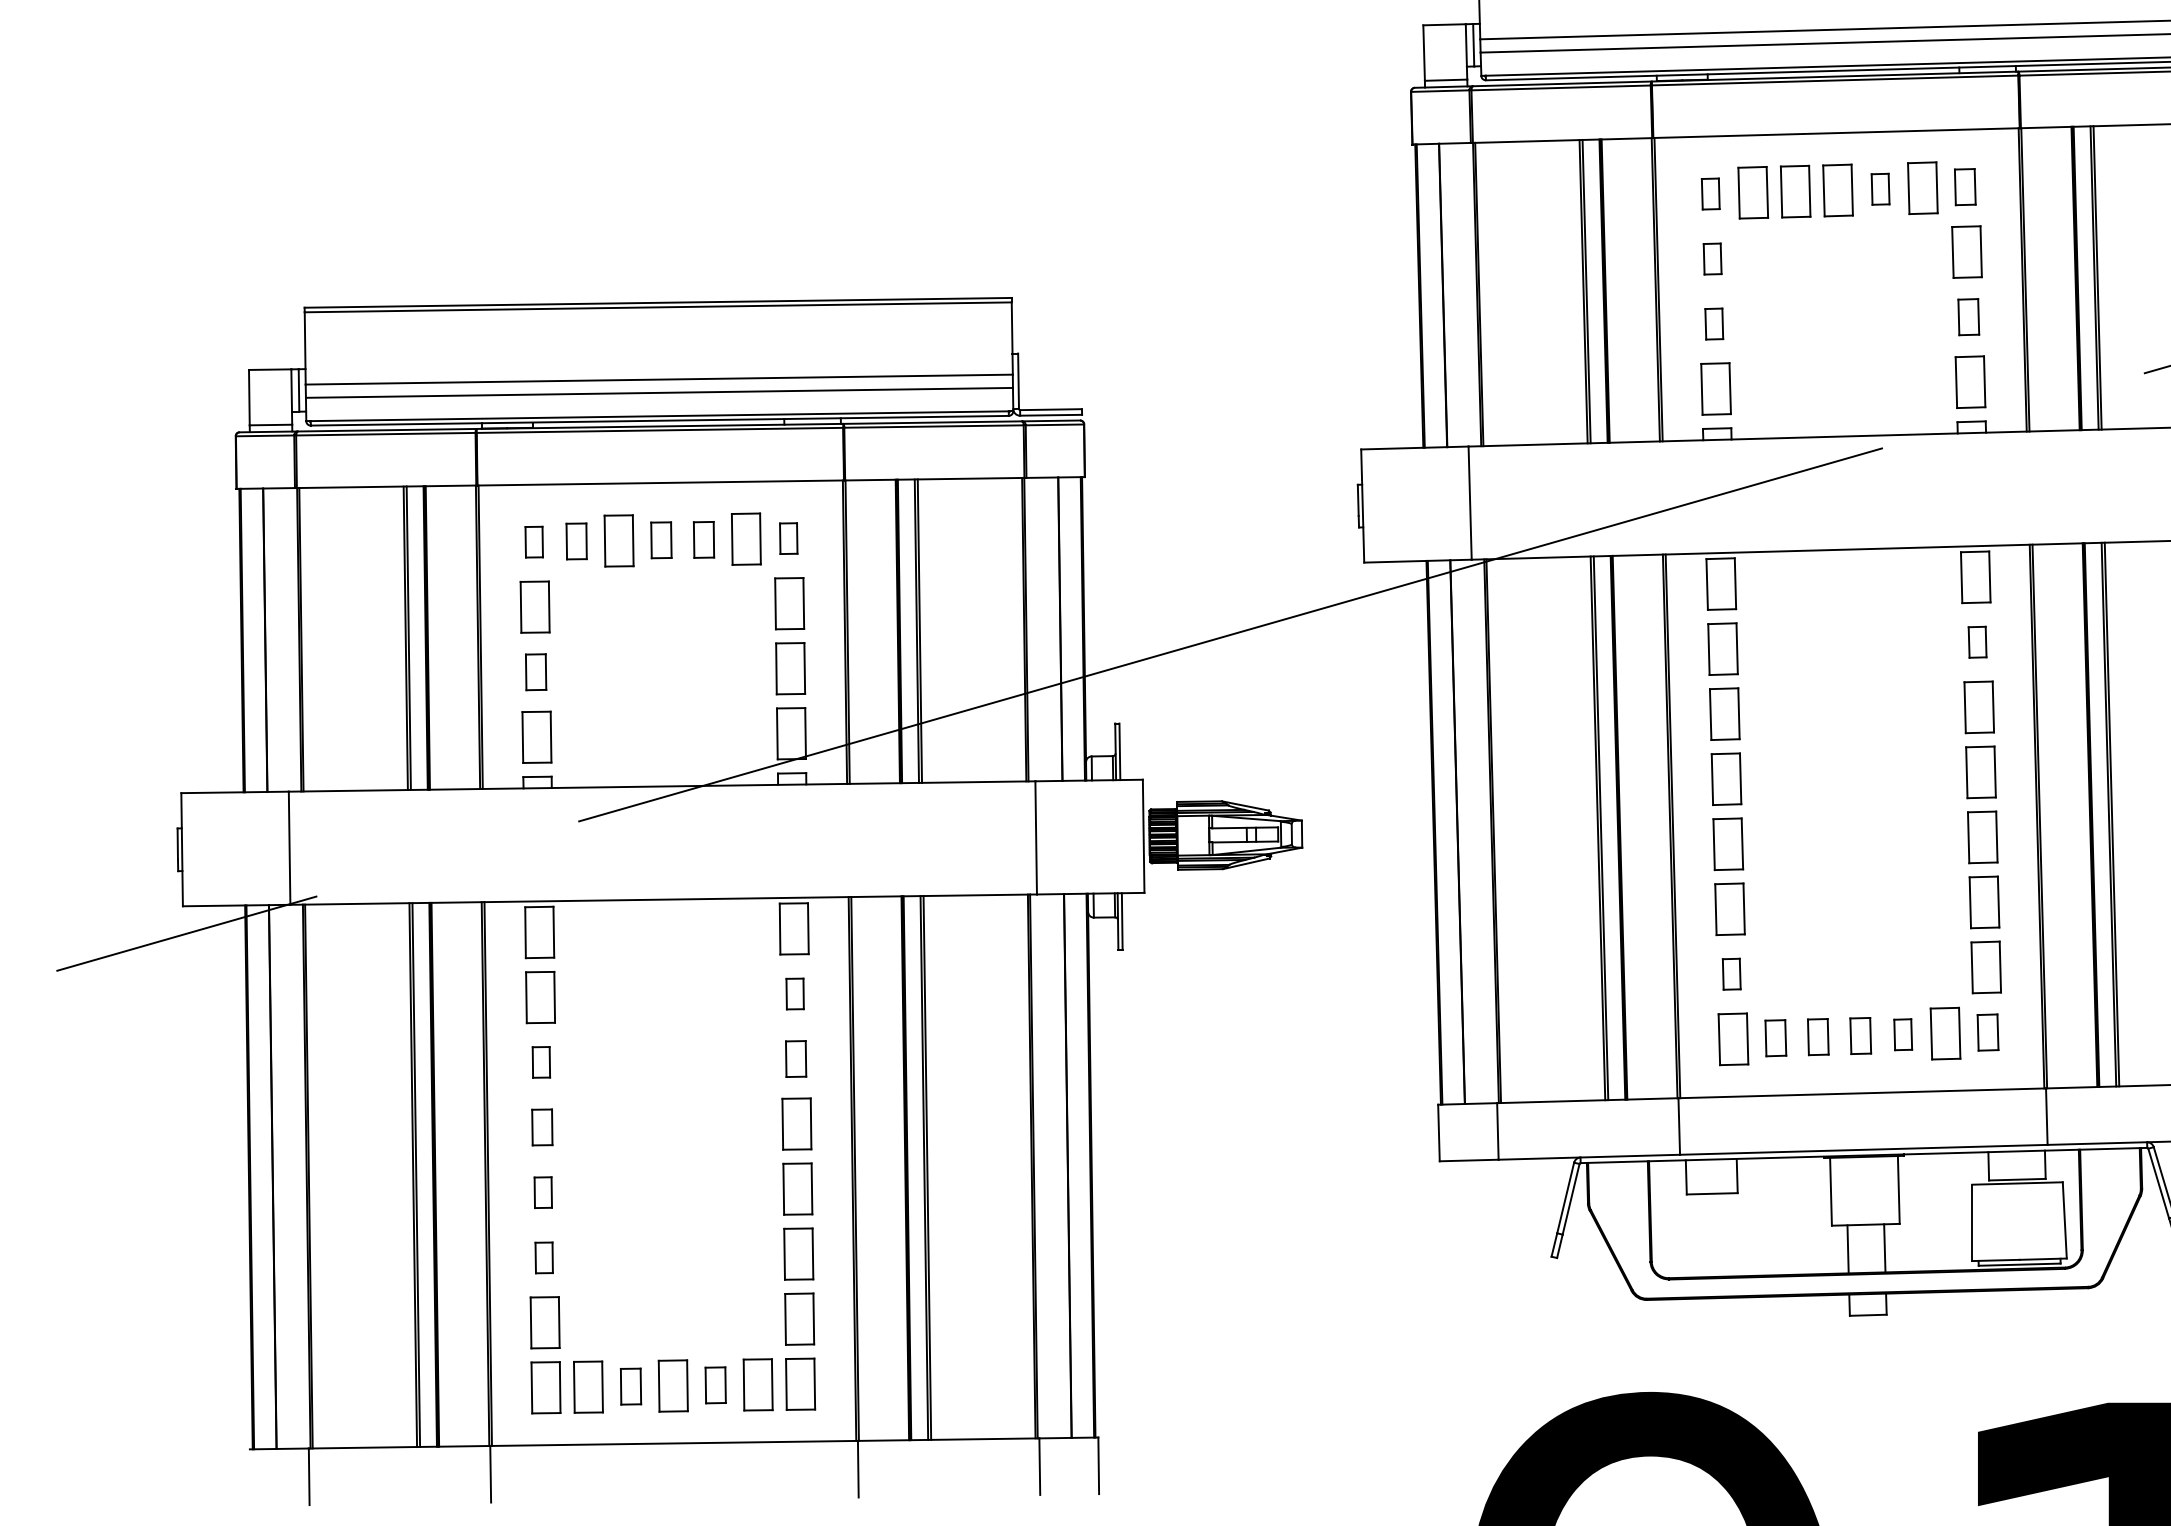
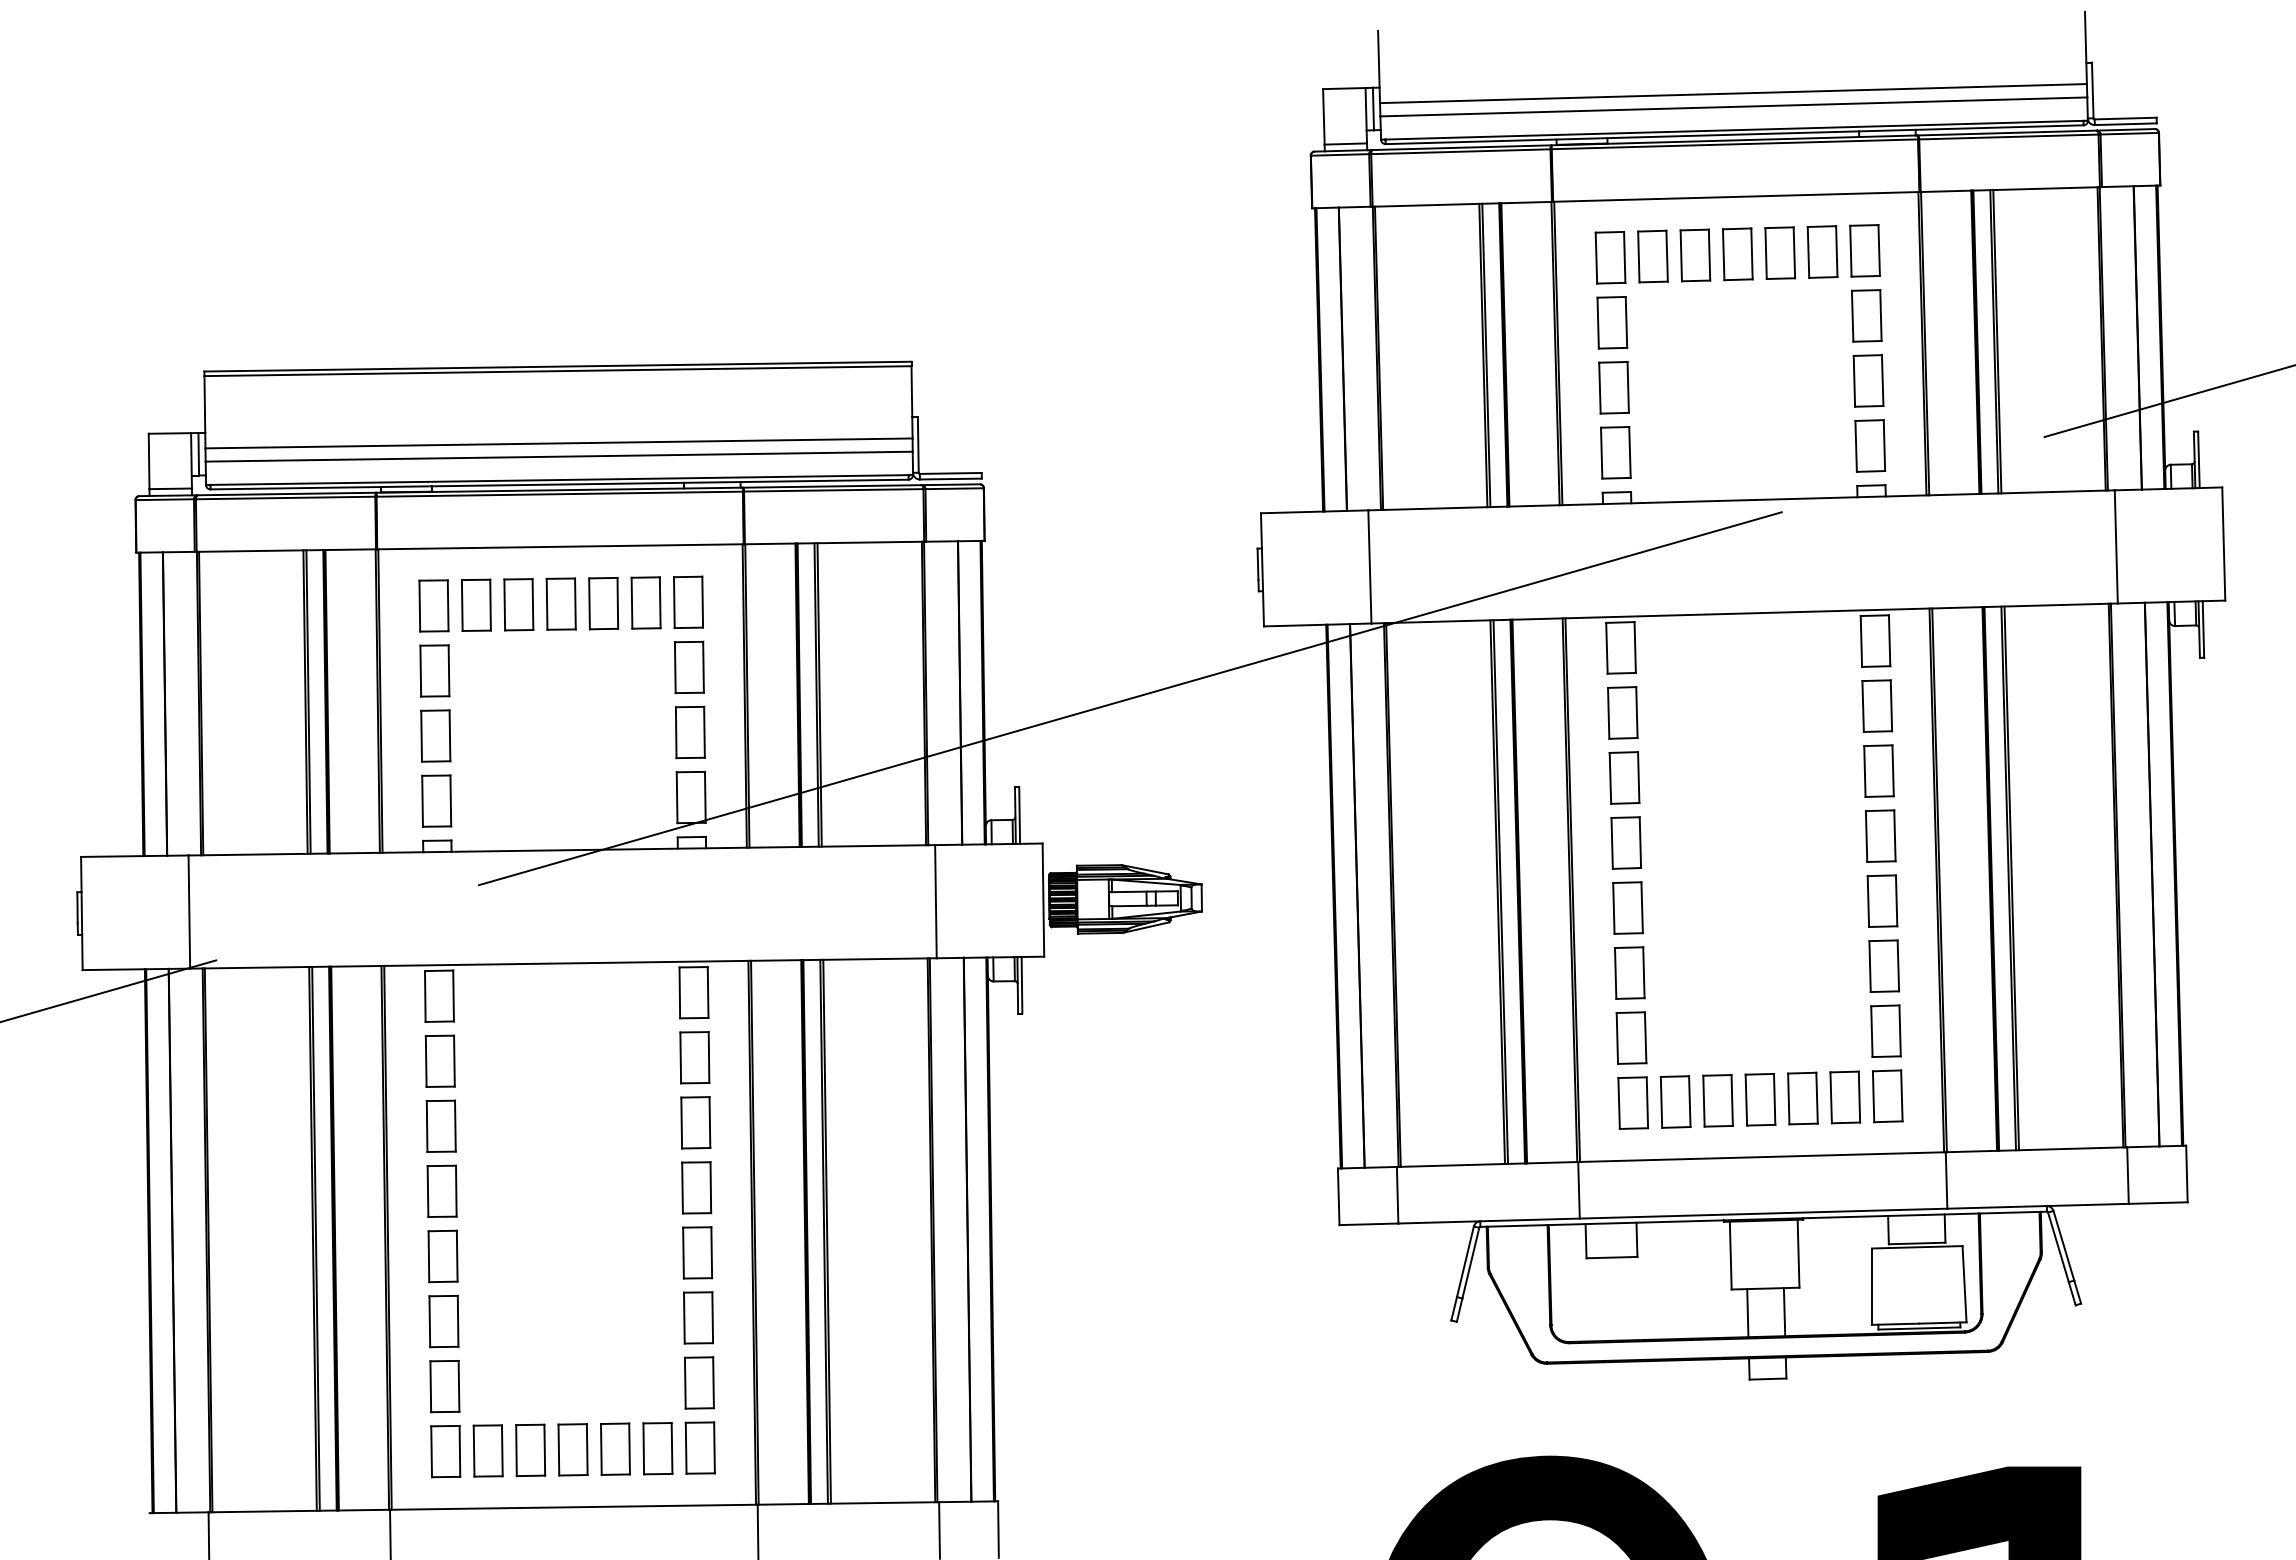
part: (1964, 186) -> (1864, 250), size x1.43
part: (1880, 188) -> (1780, 252), size x1.67
part: (1710, 193) -> (1610, 257), size x1.67
part: (1712, 258) -> (1612, 322), size x1.67
part: (1968, 316) -> (1868, 380), size x1.43
part: (1713, 323) -> (1613, 387), size x1.67
part: (788, 538) -> (688, 602), size x1.67
part: (660, 539) -> (560, 603), size x1.43
part: (703, 539) -> (603, 603), size x1.43
part: (576, 540) -> (476, 604), size x1.43
part: (533, 541) -> (433, 605), size x1.67
part: (1977, 641) -> (1877, 705), size x1.67
part: (535, 671) -> (435, 735), size x1.43
part: (1731, 973) -> (1631, 1037), size x1.67
part: (794, 993) -> (694, 1057), size x1.67
part: (1987, 1032) -> (1887, 1096), size x1.43
part: (1902, 1034) -> (1802, 1098), size x1.67
part: (1860, 1035) -> (1760, 1099), size x1.43
part: (1817, 1036) -> (1717, 1100), size x1.43
part: (1775, 1037) -> (1675, 1101), size x1.43
part: (795, 1058) -> (695, 1122), size x1.43
part: (540, 1061) -> (440, 1125), size x1.67
part: (541, 1126) -> (441, 1190), size x1.43
part: (542, 1192) -> (442, 1256), size x1.67
part: (543, 1257) -> (443, 1321), size x1.67
part: (715, 1384) -> (615, 1448), size x1.43
part: (630, 1386) -> (530, 1450), size x1.43

